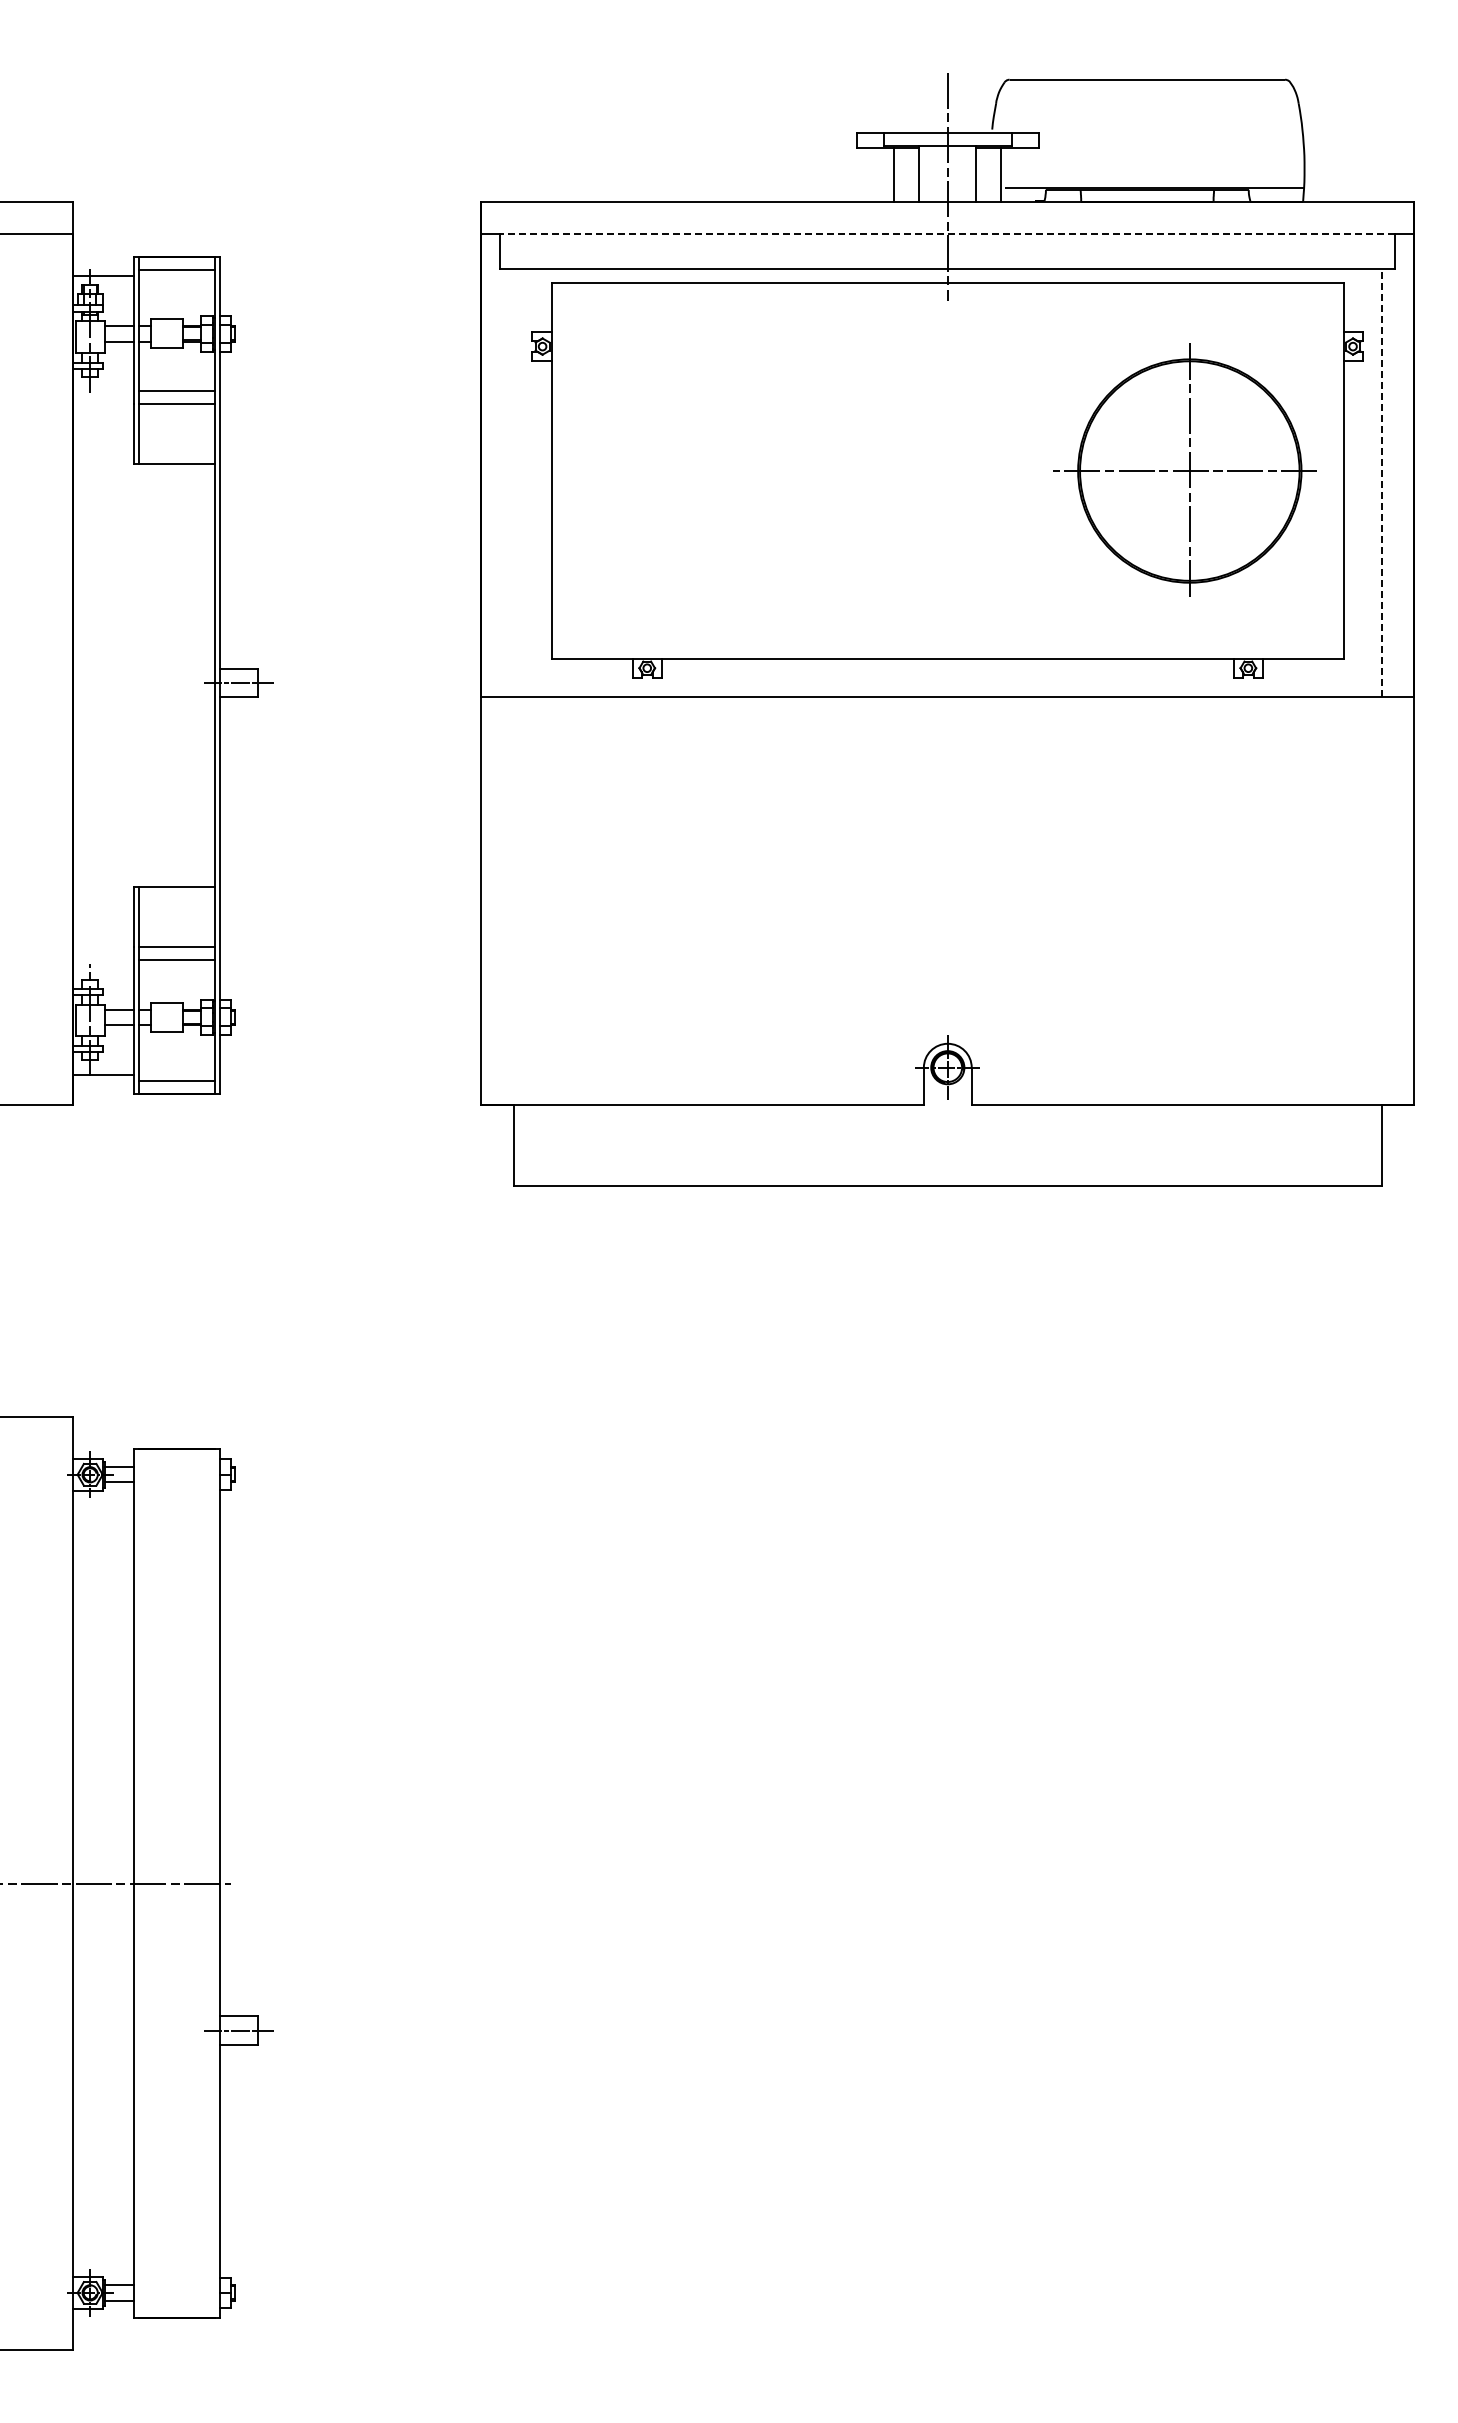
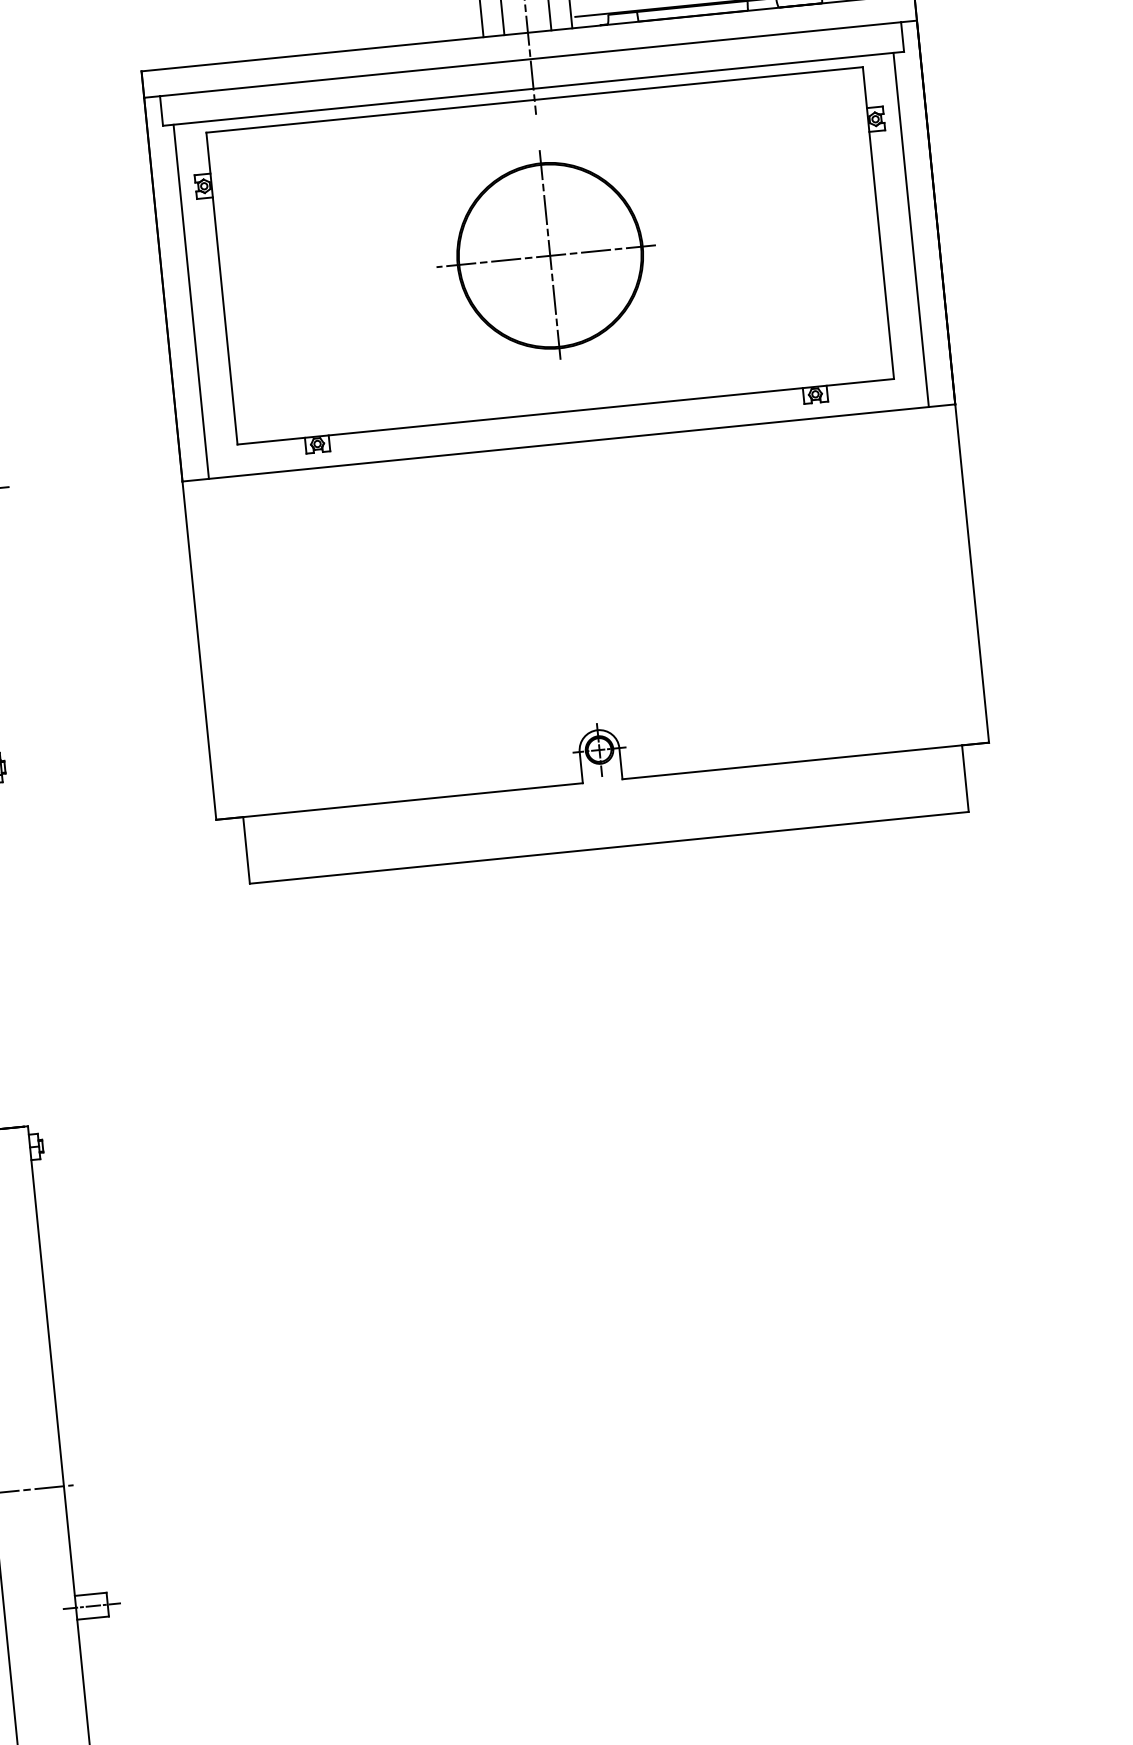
line: (947, 233) -> (530, 59), dashed -> solid
part: (1184, 469) -> (545, 254), moved
line: (513, 482) -> (191, 301), added
line: (1382, 483) -> (911, 230), dashed -> solid

